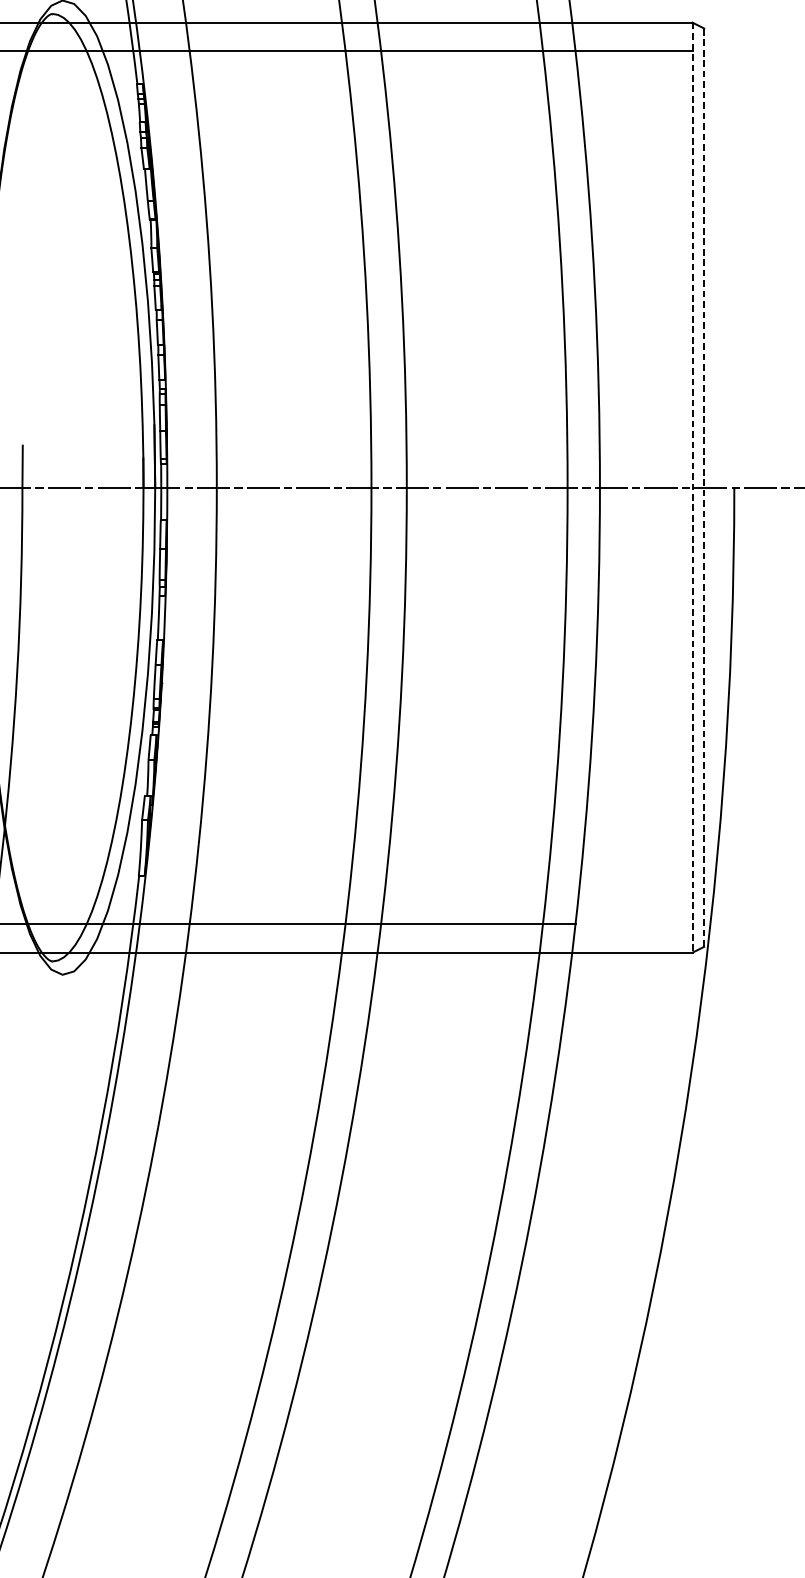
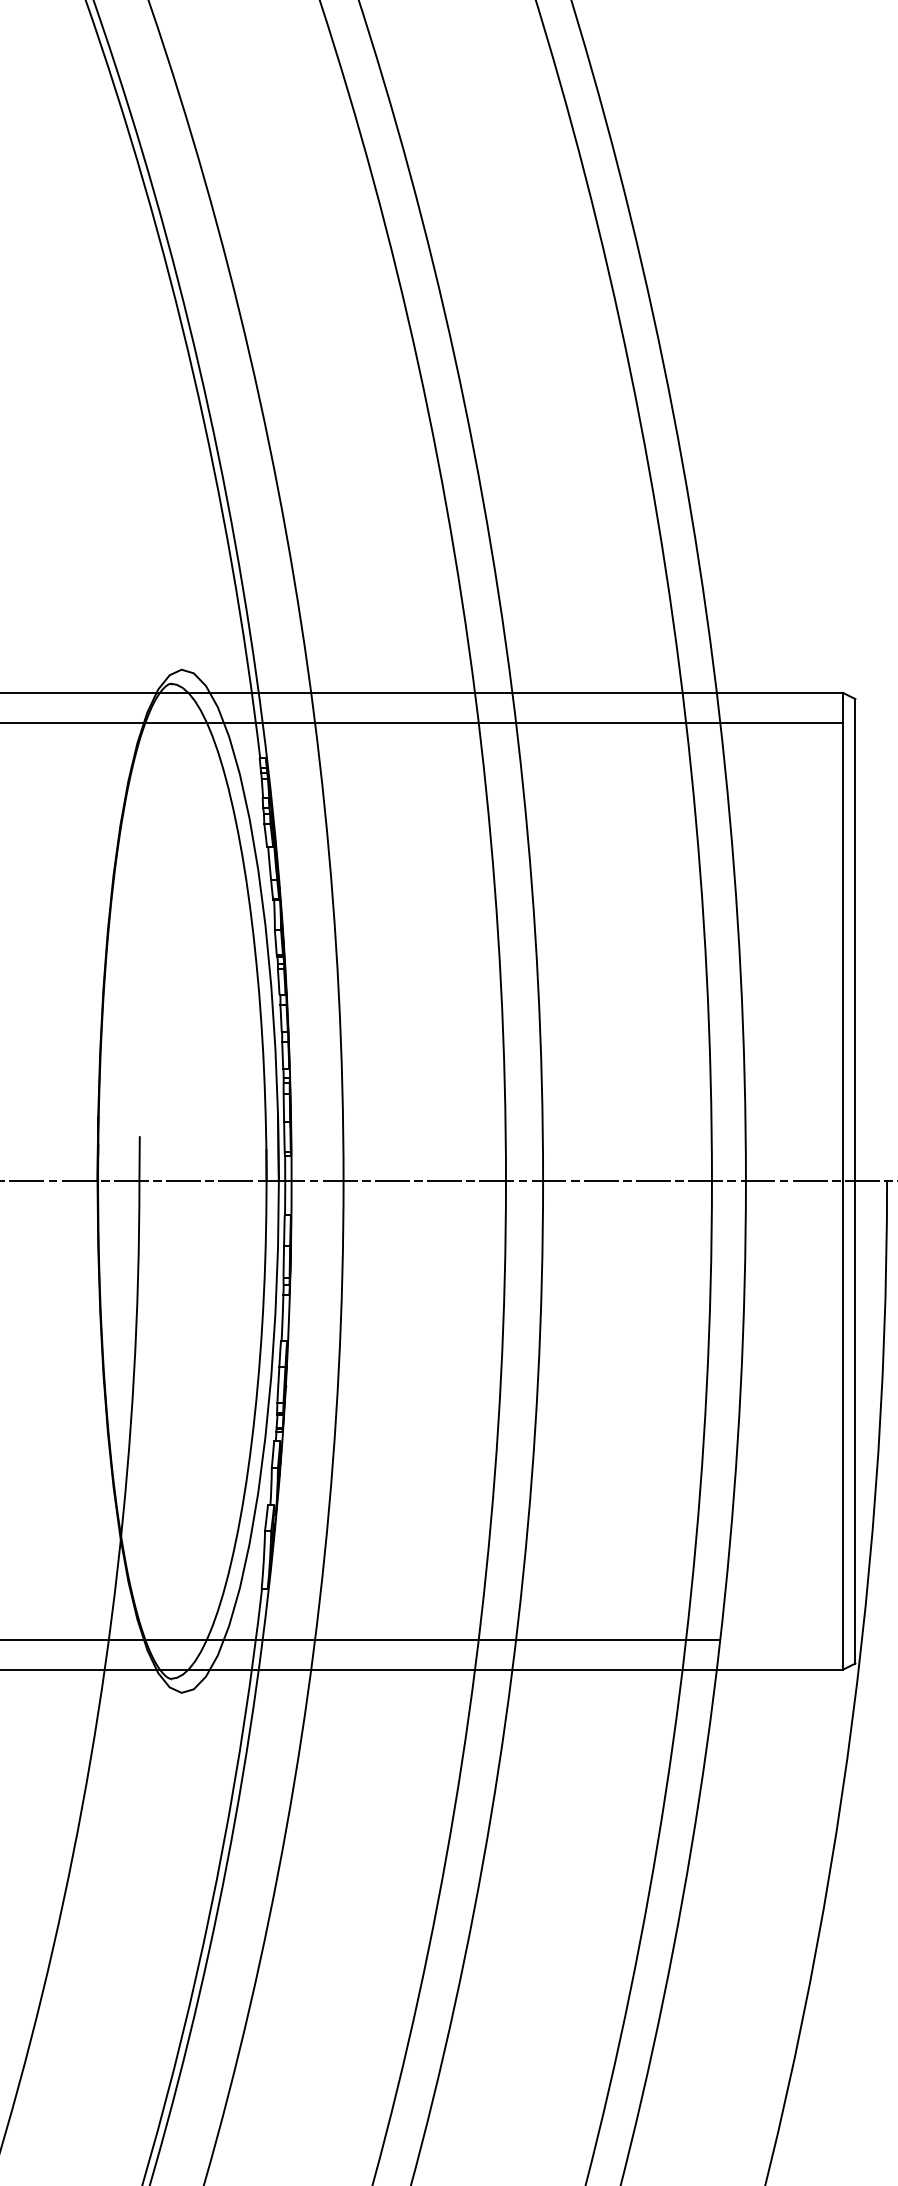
line: (704, 486) -> (855, 1180), dashed -> solid
line: (692, 487) -> (843, 1181), dashed -> solid

